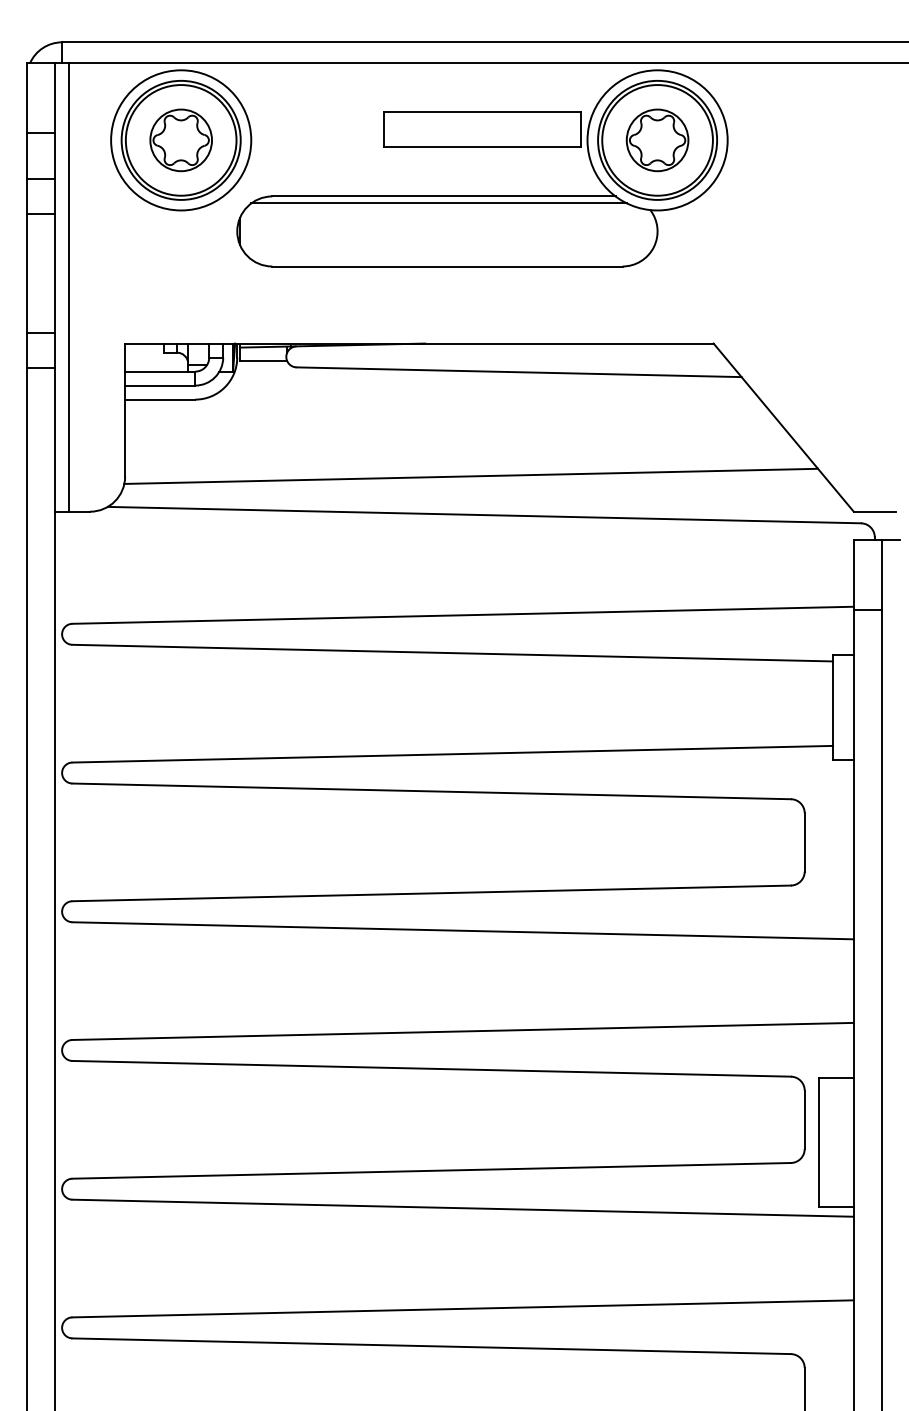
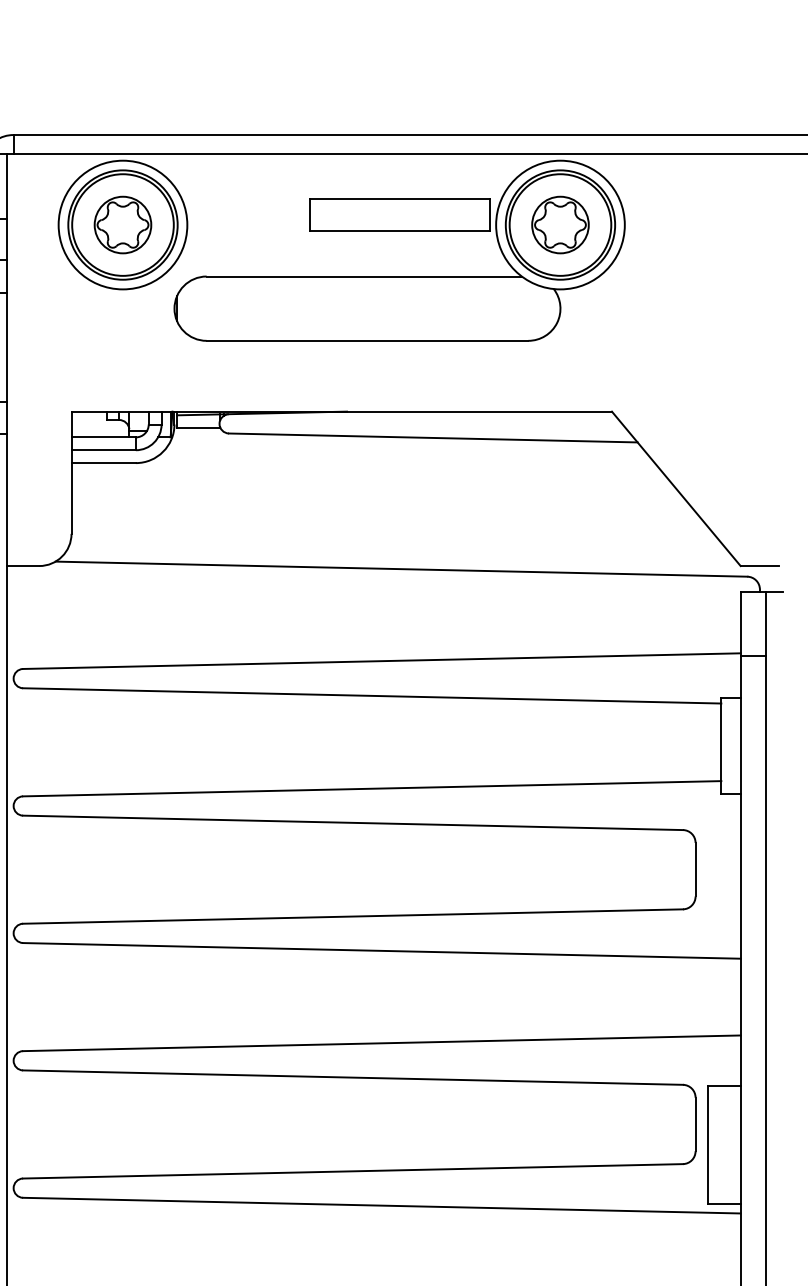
line: (439, 203) -> (360, 283), removed
line: (69, 287) -> (20, 360), removed
line: (471, 475) -> (389, 532), removed

